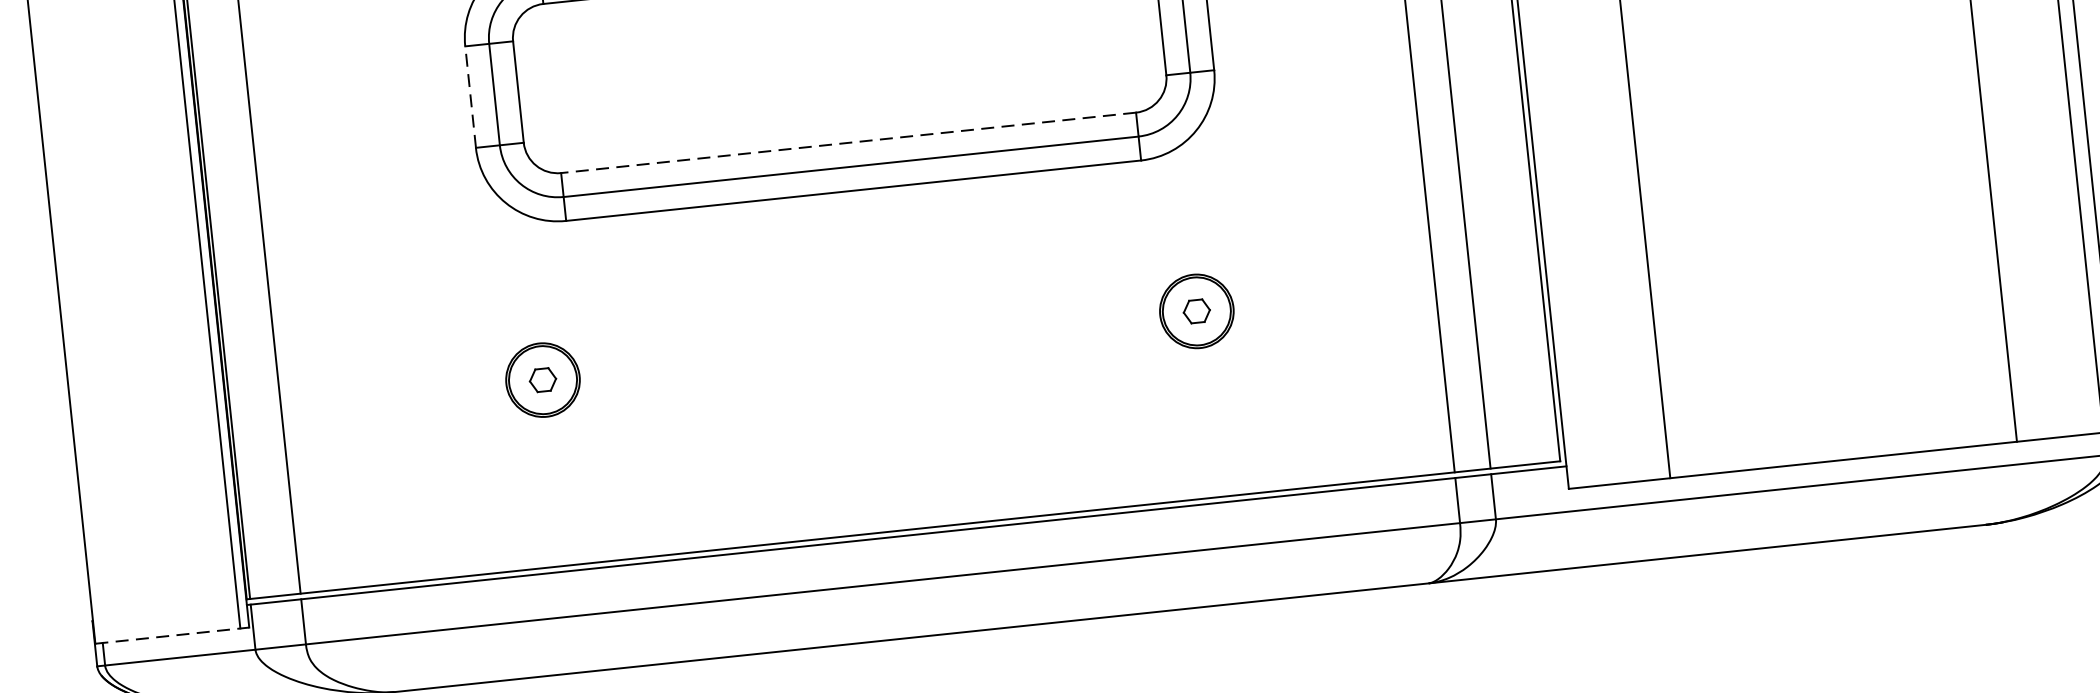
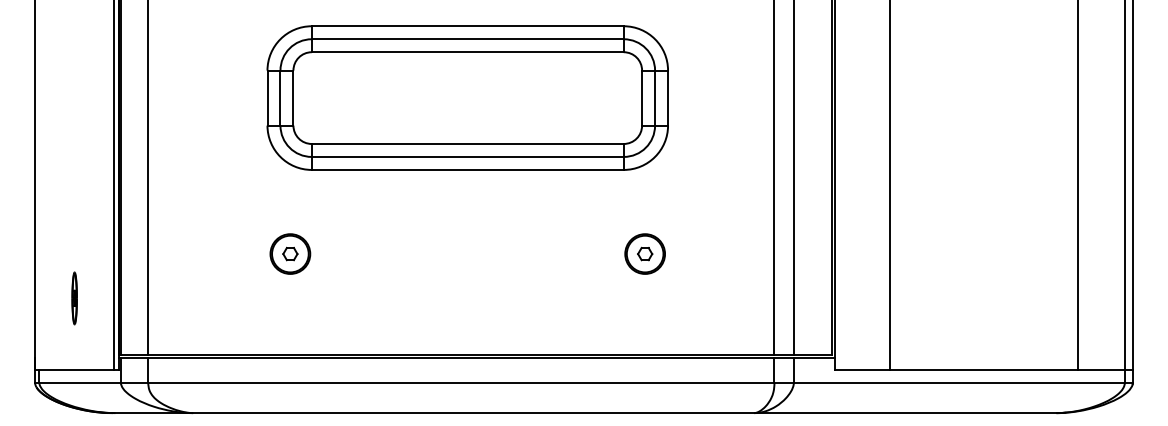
line: (470, 97) -> (267, 98), dashed -> solid
line: (848, 142) -> (467, 143), dashed -> solid
part: (153, 503) -> (74, 298), added
line: (173, 635) -> (77, 370), dashed -> solid

